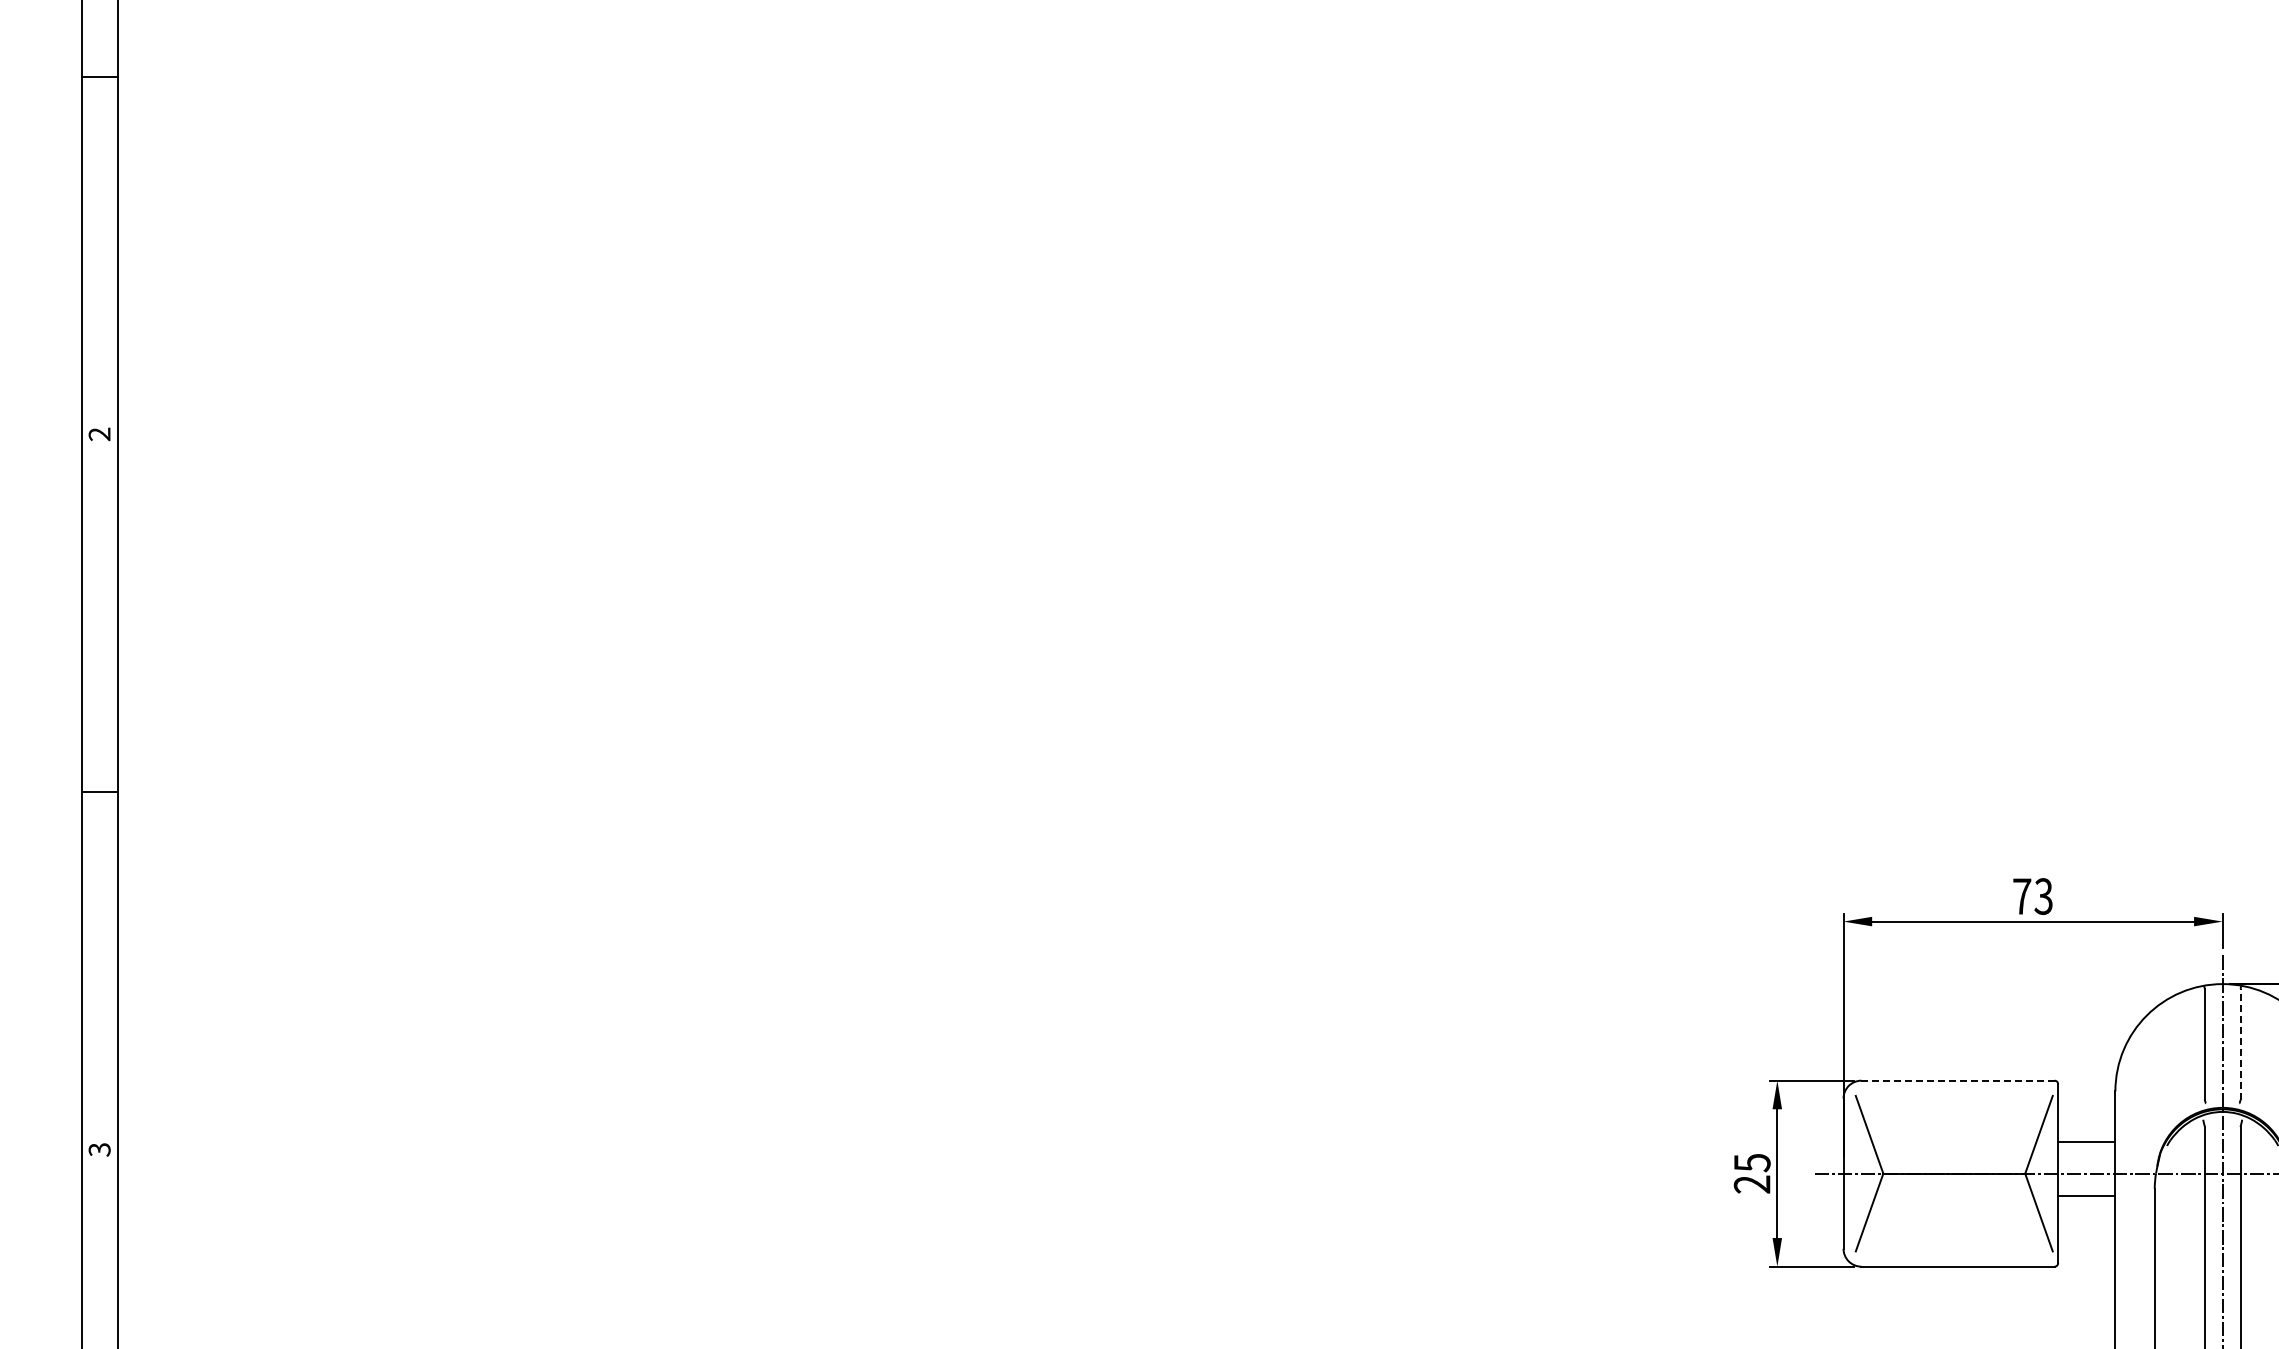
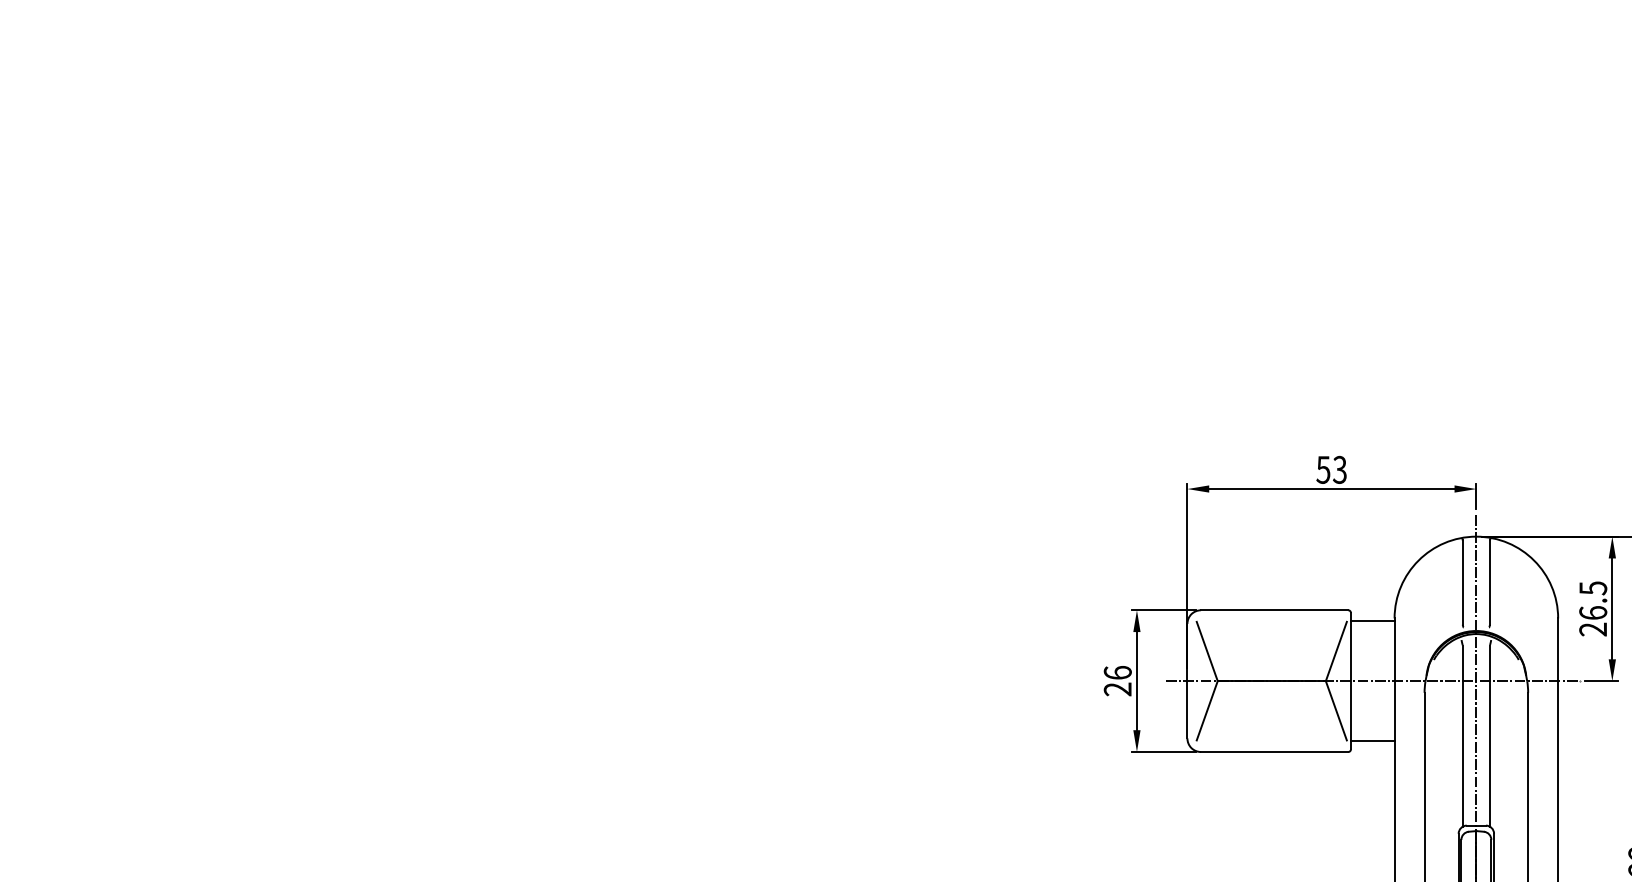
text: (2021, 896) -> (1323, 469), 73 -> 53
line: (2240, 1043) -> (1489, 581), dashed -> solid
line: (1958, 1080) -> (1275, 610), dashed -> solid
line: (2086, 1141) -> (1372, 620), moved
text: (1751, 1162) -> (1117, 672), 25 -> 26
line: (2086, 1196) -> (1372, 741), moved

